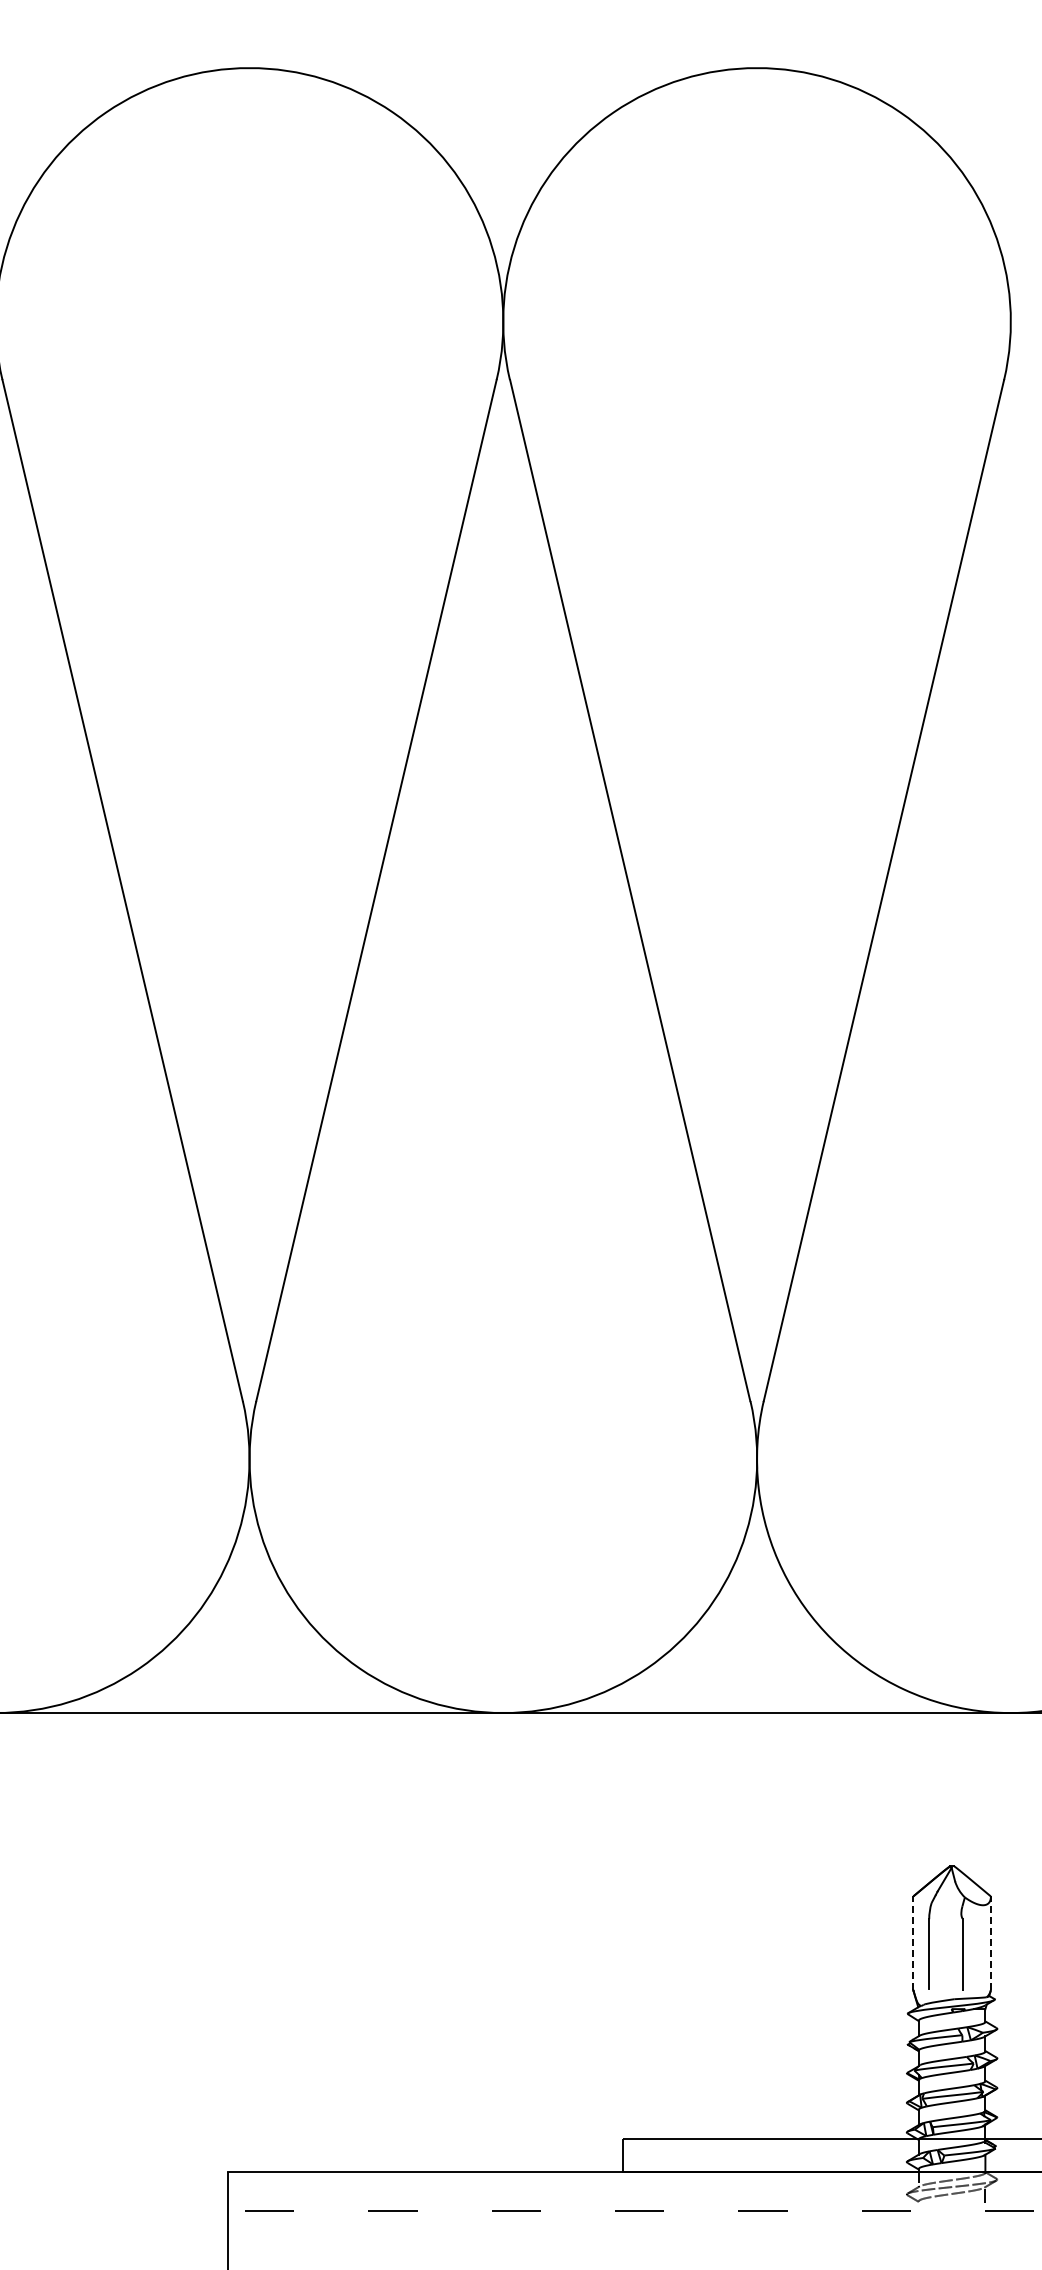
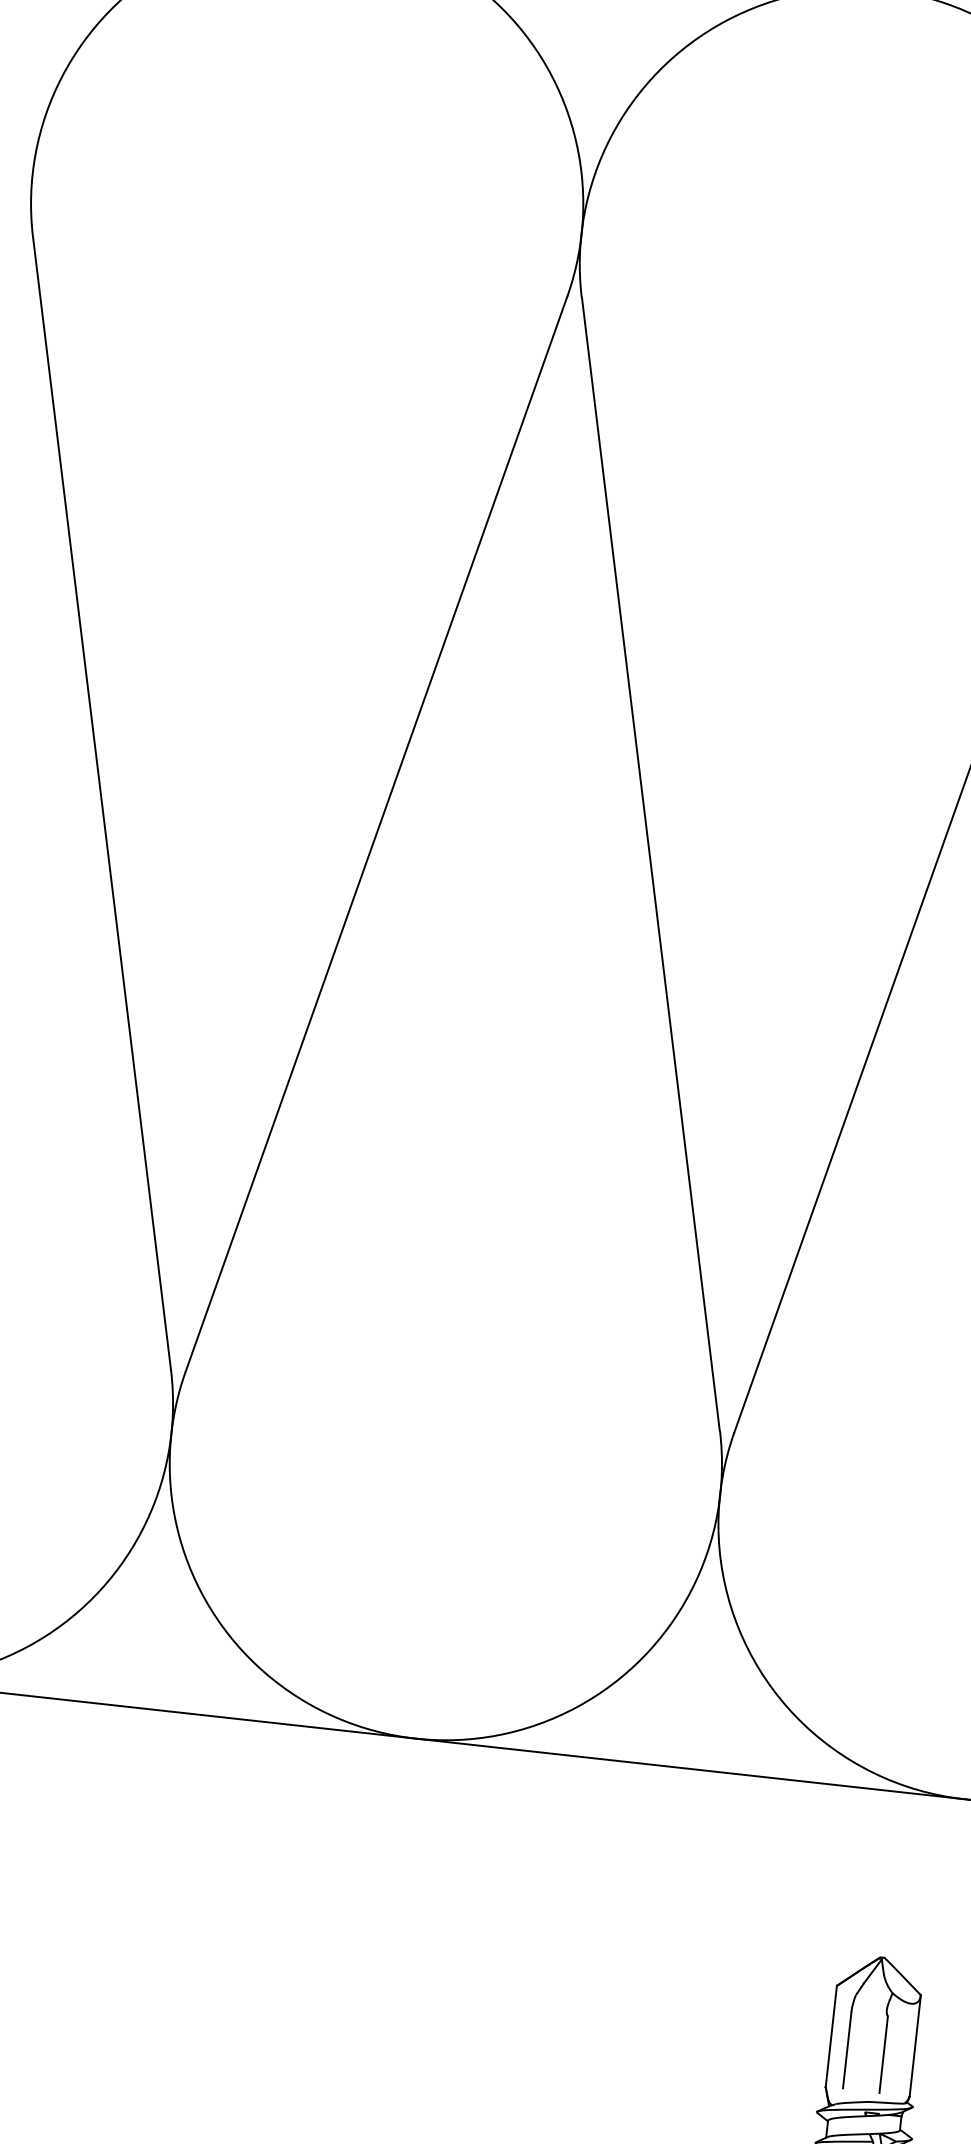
line: (913, 1943) -> (831, 2036), dashed -> solid
line: (990, 1943) -> (914, 2045), dashed -> solid

